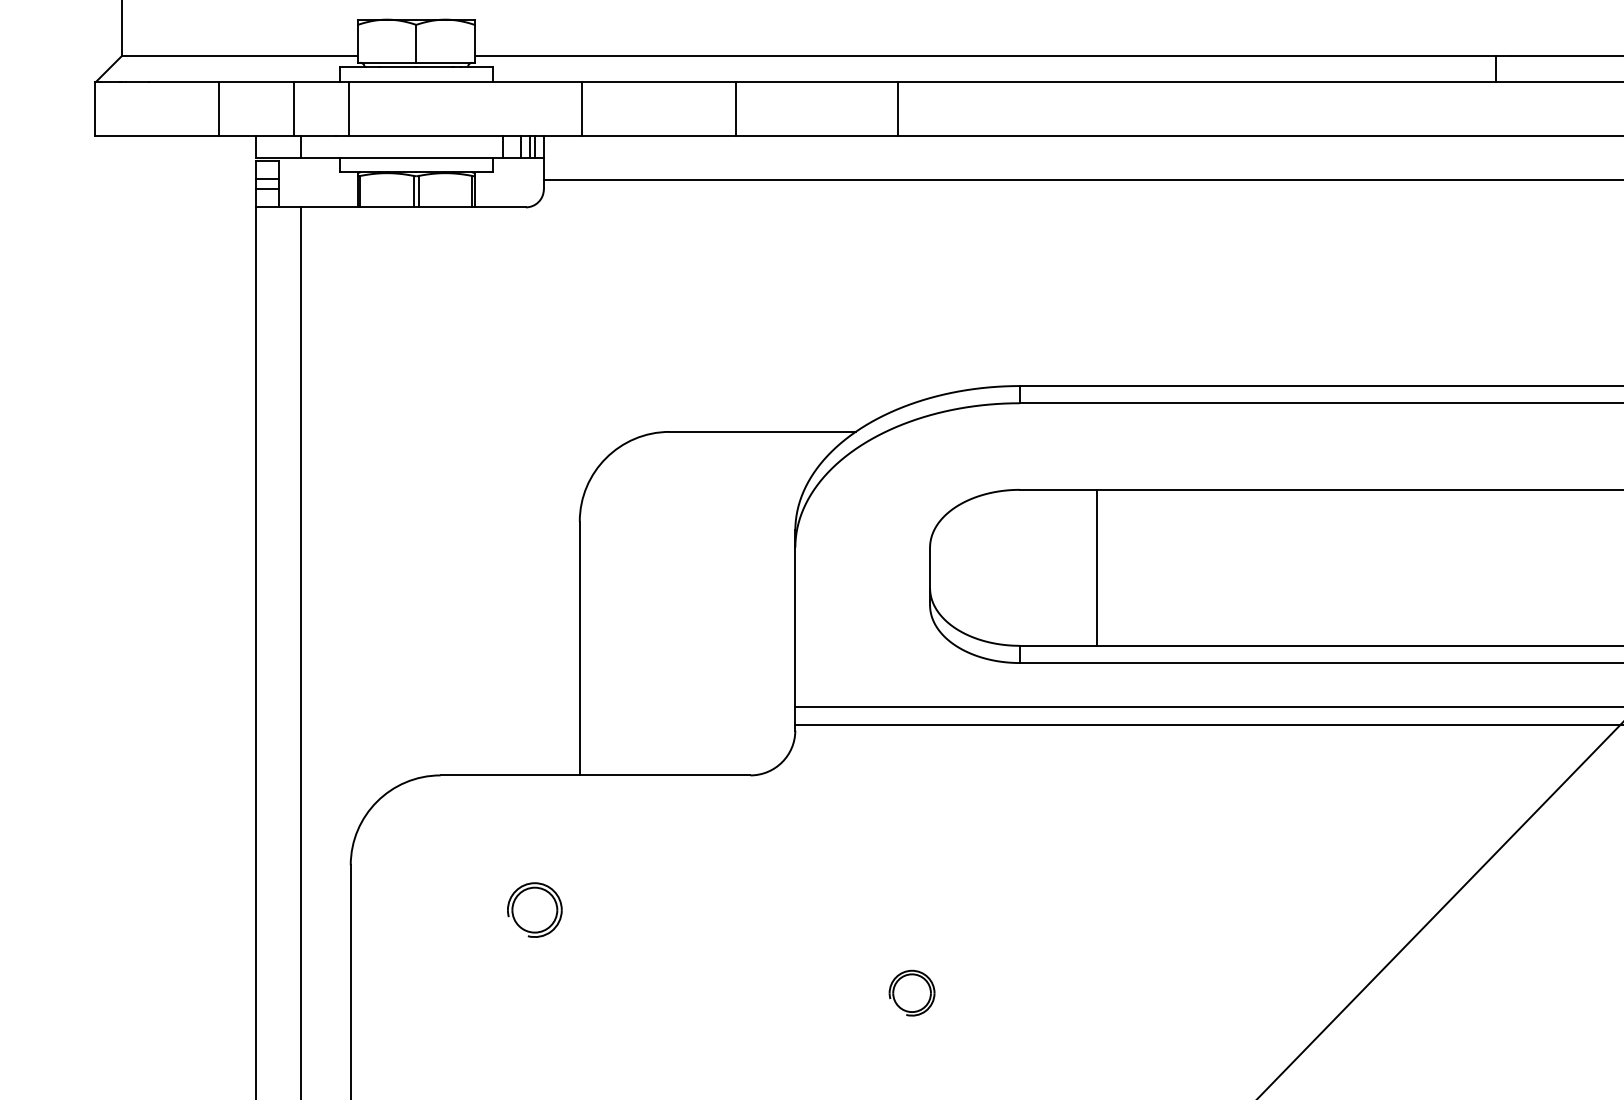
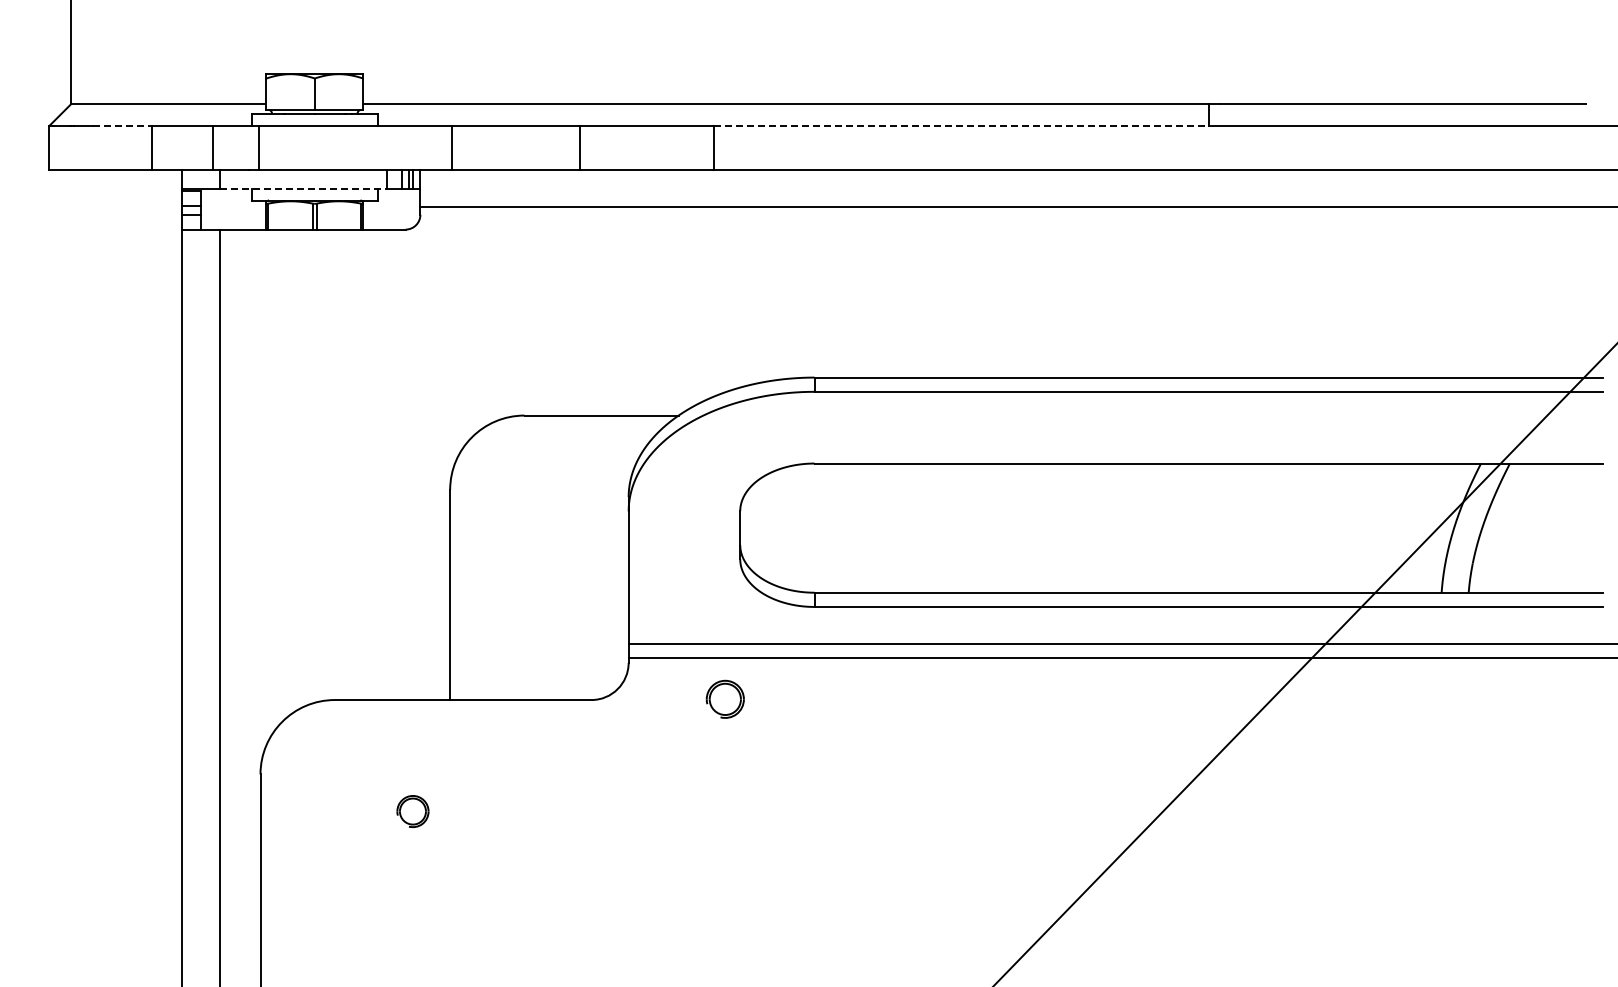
line: (184, 81) -> (122, 125), solid -> dashed
line: (1197, 81) -> (961, 125), solid -> dashed
line: (402, 157) -> (303, 188), solid -> dashed
line: (1097, 567) -> (878, 527), removed
part: (534, 910) -> (412, 811), size x0.7
part: (911, 992) -> (724, 698), moved

